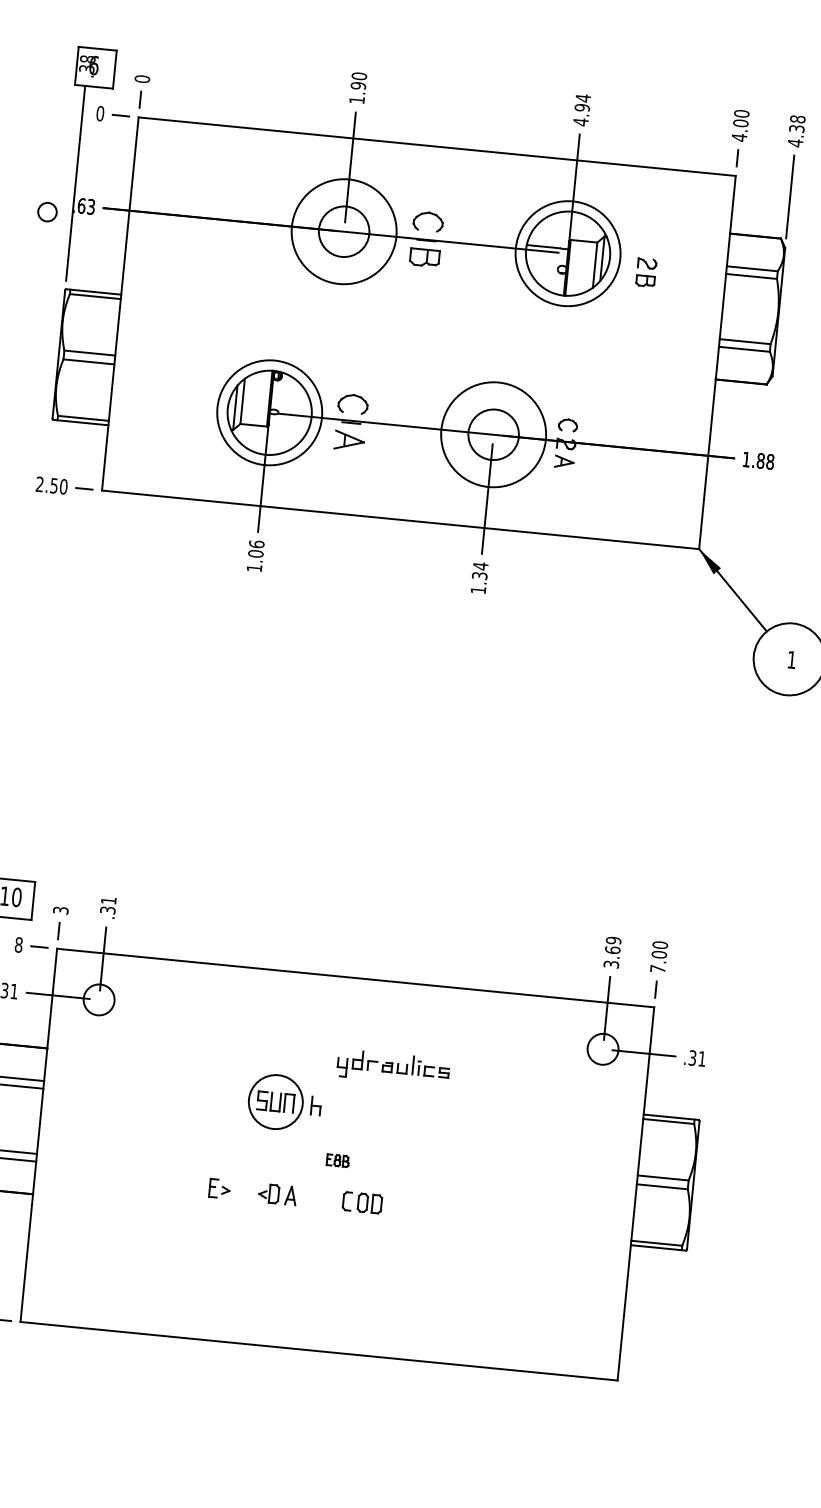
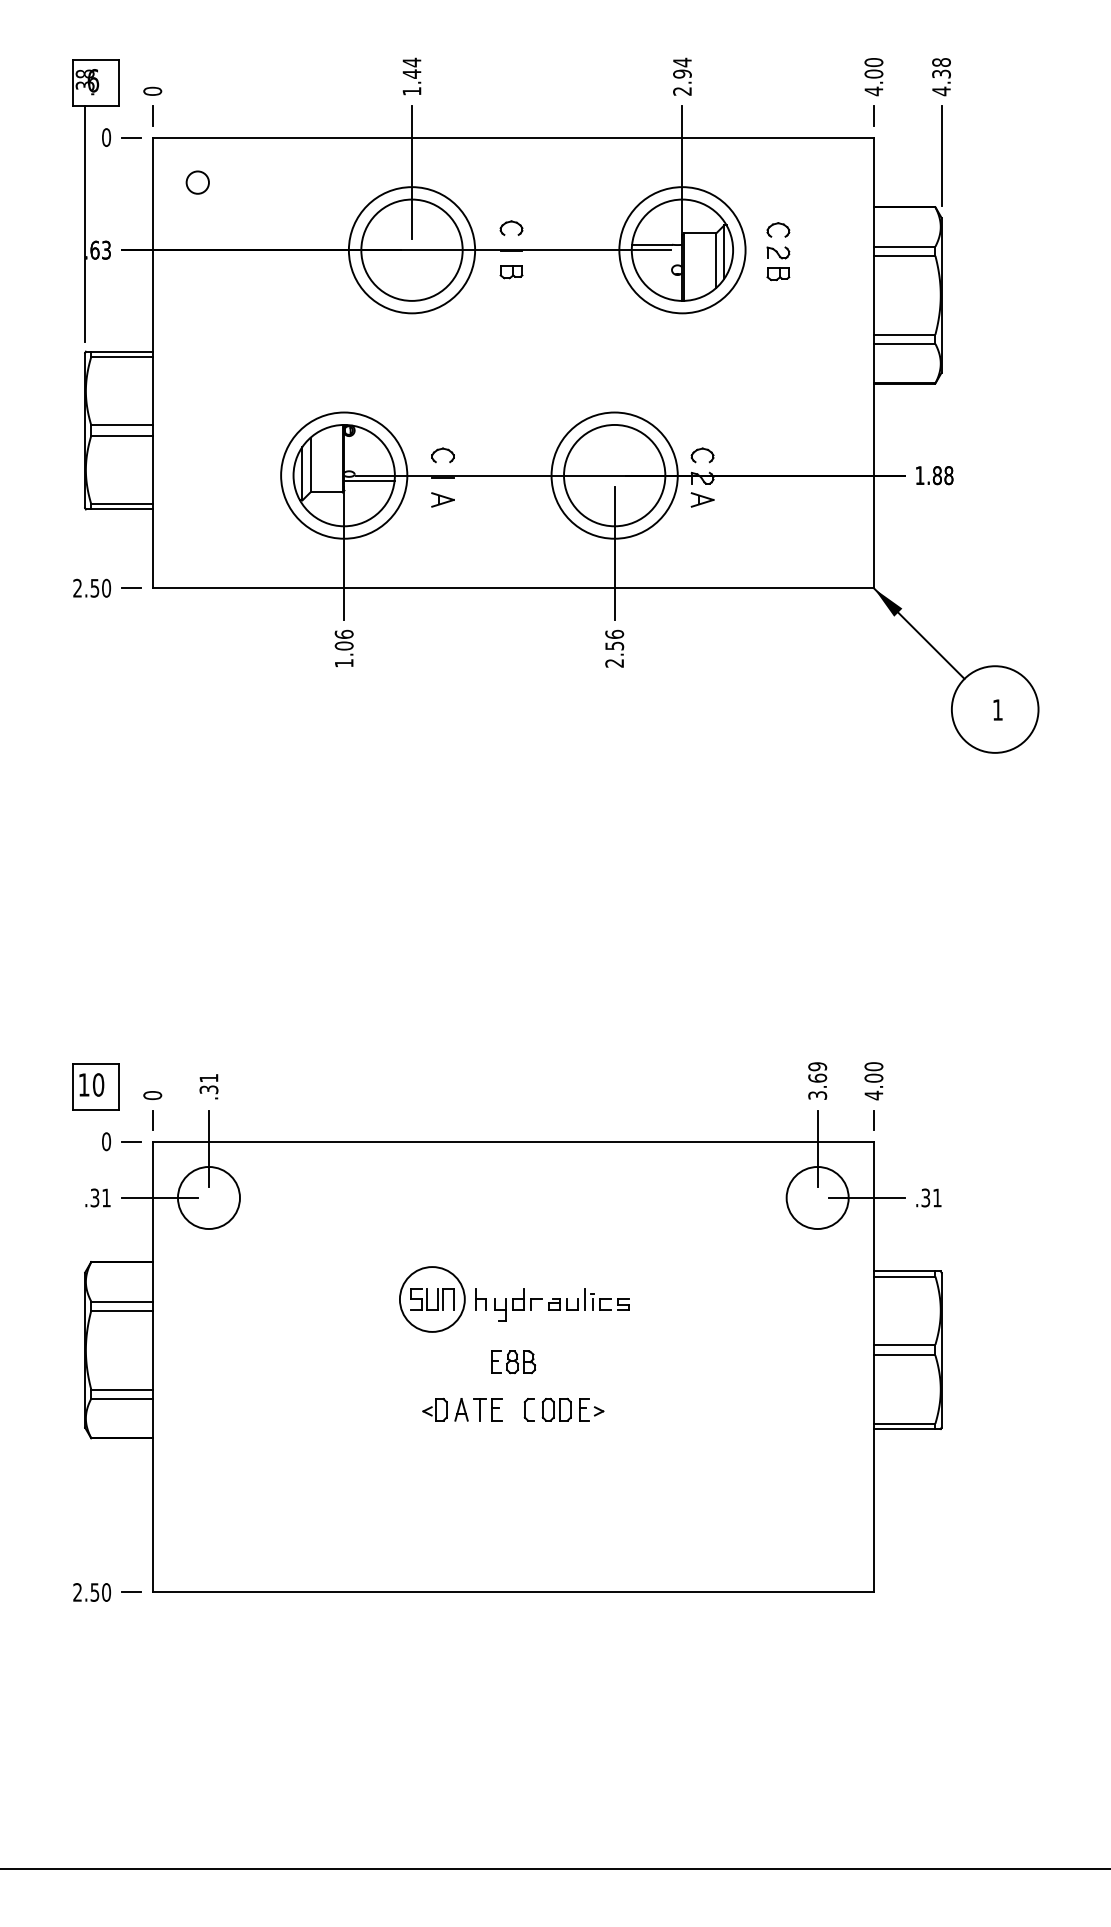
text: (358, 80) -> (411, 67), 1.90 -> 1.44
text: (580, 122) -> (682, 91), 4.94 -> 2.94
circle: (47, 212) -> (197, 182), moved
part: (428, 220) -> (511, 227), size x0.62
circle: (343, 231) -> (411, 249), size x1.67
part: (649, 244) -> (778, 229), added
part: (424, 258) -> (511, 272), size x0.62
part: (352, 404) -> (442, 455), size x0.62
line: (290, 419) -> (369, 481), added
circle: (493, 434) -> (614, 475), size x1.67
part: (349, 440) -> (442, 499), size x0.62
text: (479, 577) -> (614, 648), 1.34 -> 2.56
text: (60, 910) -> (152, 1095), 3 -> 0
text: (18, 944) -> (106, 1141), 8 -> 0
text: (657, 969) -> (873, 1095), 7.00 -> 4.00
circle: (98, 999) -> (208, 1197), size x1.67
circle: (602, 1048) -> (817, 1197), size x1.67
part: (392, 1067) -> (561, 1304), moved
part: (337, 1160) -> (513, 1362), size x1.67
part: (219, 1188) -> (591, 1409), moved
part: (312, 1197) -> (487, 1409), added

